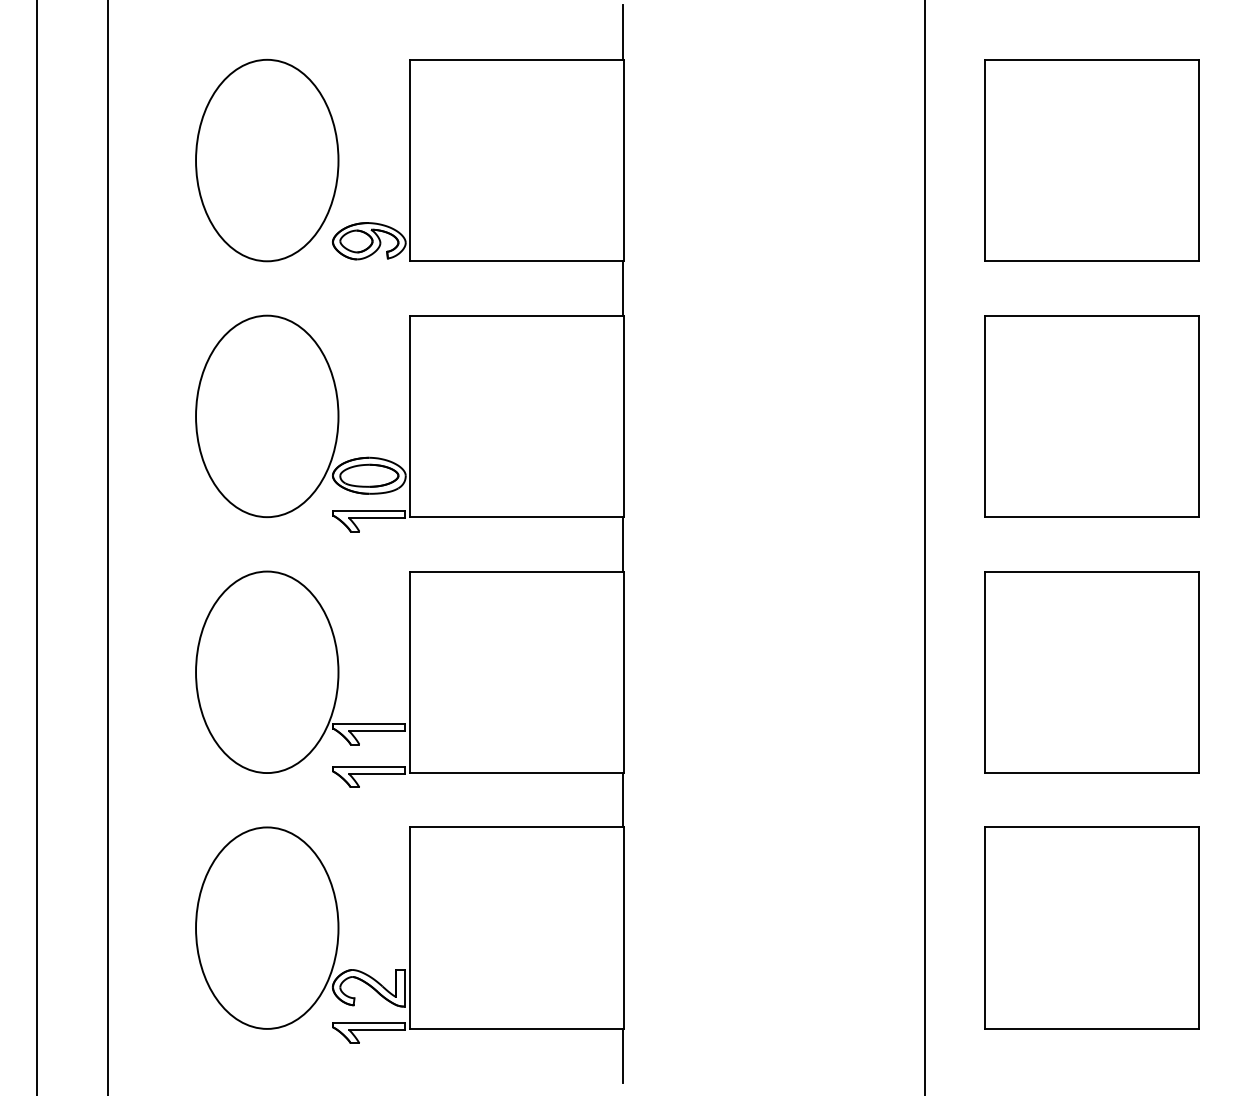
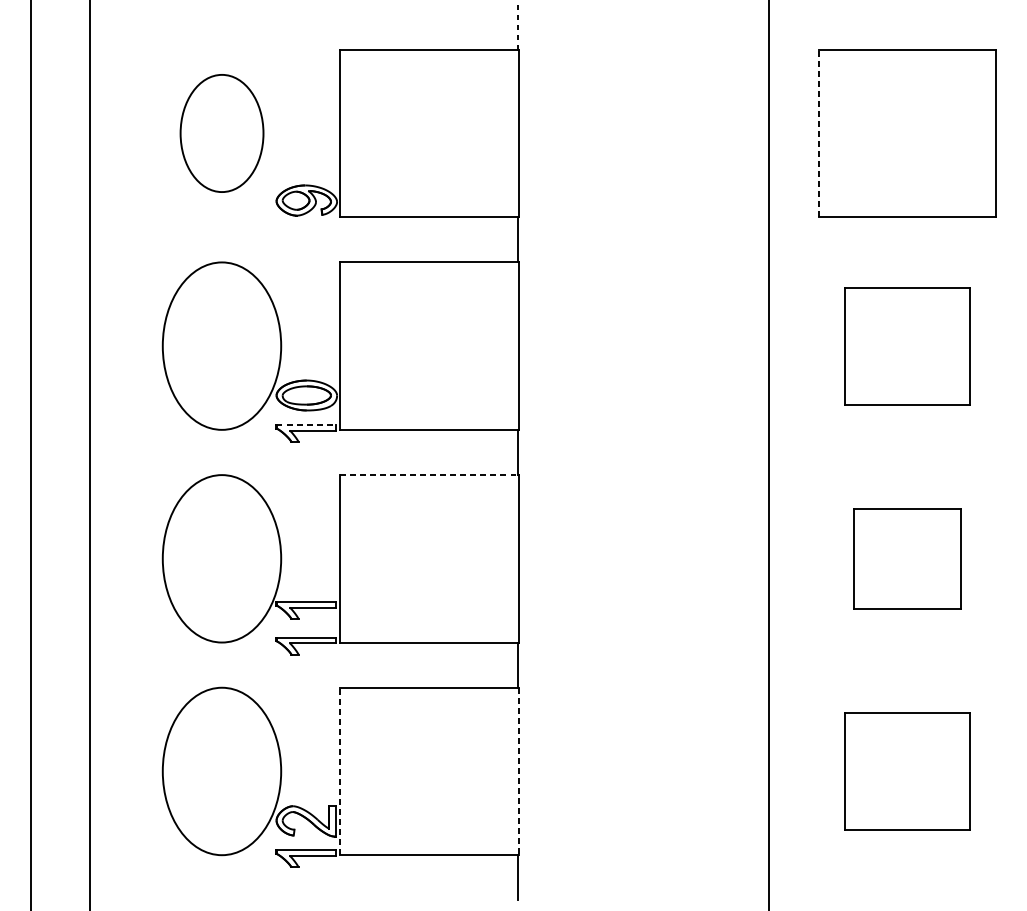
line: (623, 33) -> (518, 27), solid -> dashed
part: (267, 160) -> (222, 133), size x0.7
line: (985, 160) -> (818, 133), solid -> dashed
part: (1091, 416) -> (907, 346), size x0.7
line: (368, 511) -> (306, 425), solid -> dashed
line: (516, 571) -> (429, 475), solid -> dashed
part: (1091, 672) -> (907, 558), size x0.6
part: (1091, 927) -> (907, 770), size x0.7
line: (409, 928) -> (340, 771), solid -> dashed
line: (624, 928) -> (518, 771), solid -> dashed

